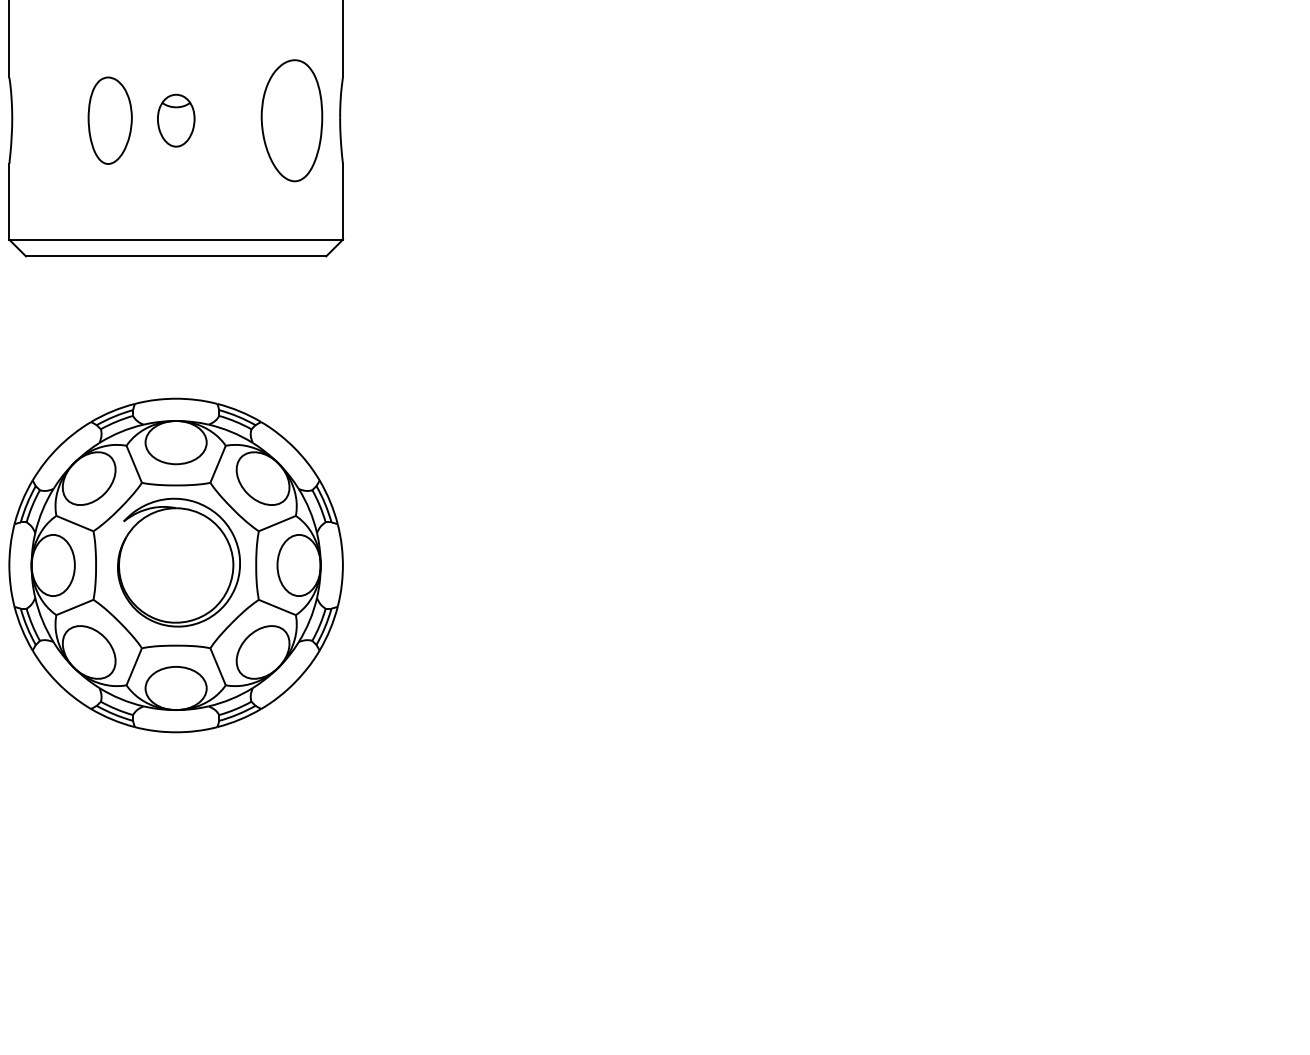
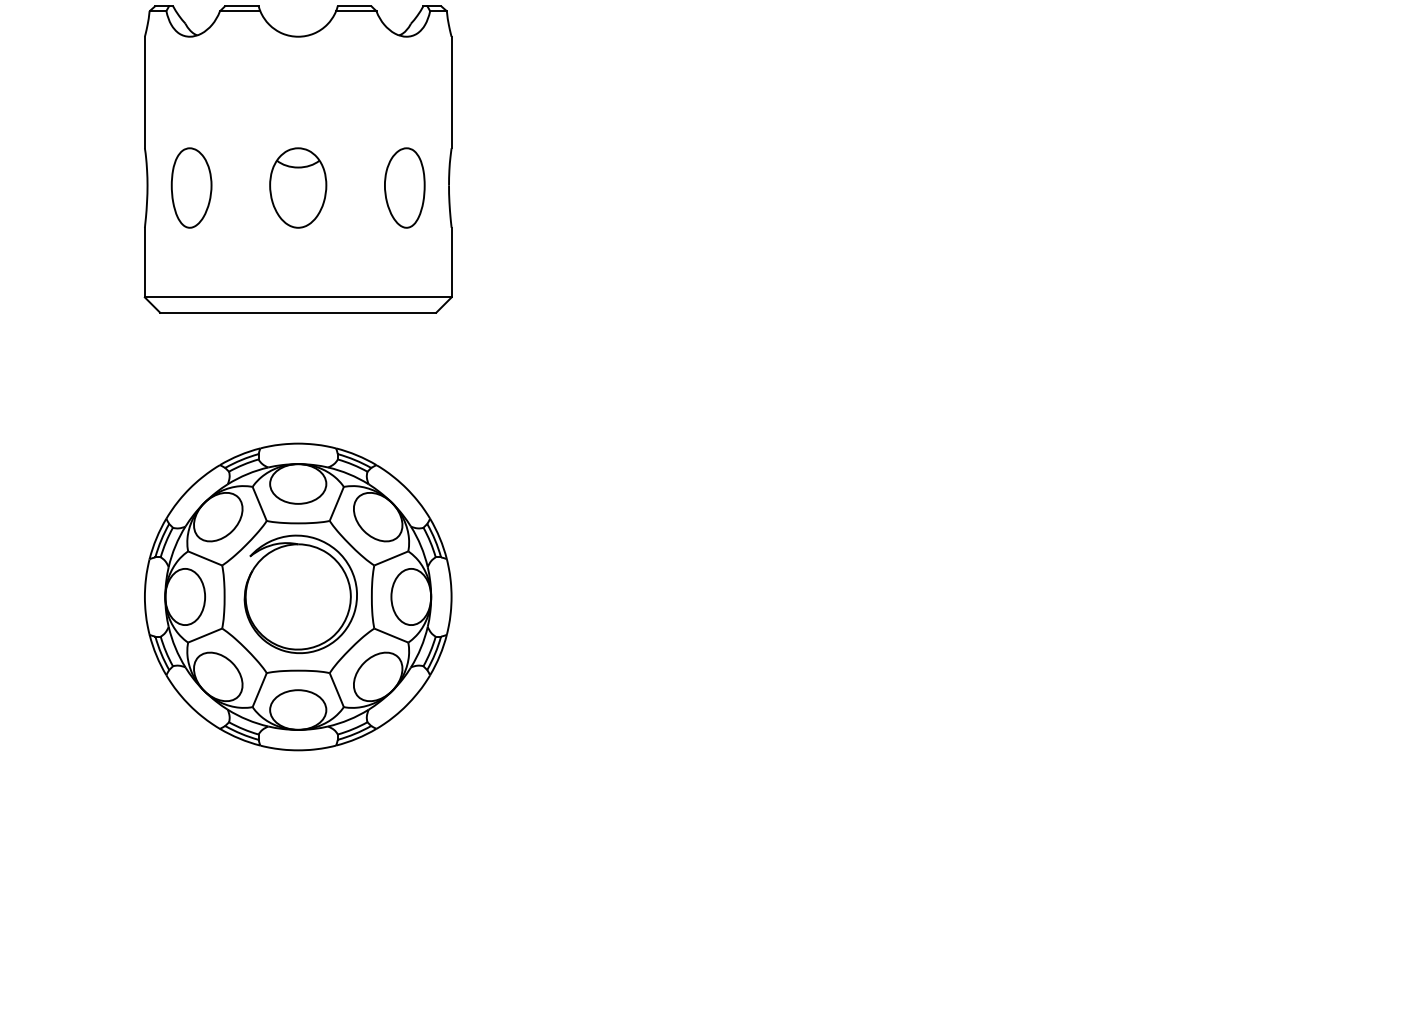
part: (110, 120) -> (191, 187), moved
part: (176, 120) -> (298, 187), size x1.67
part: (291, 120) -> (404, 187), size x0.71

